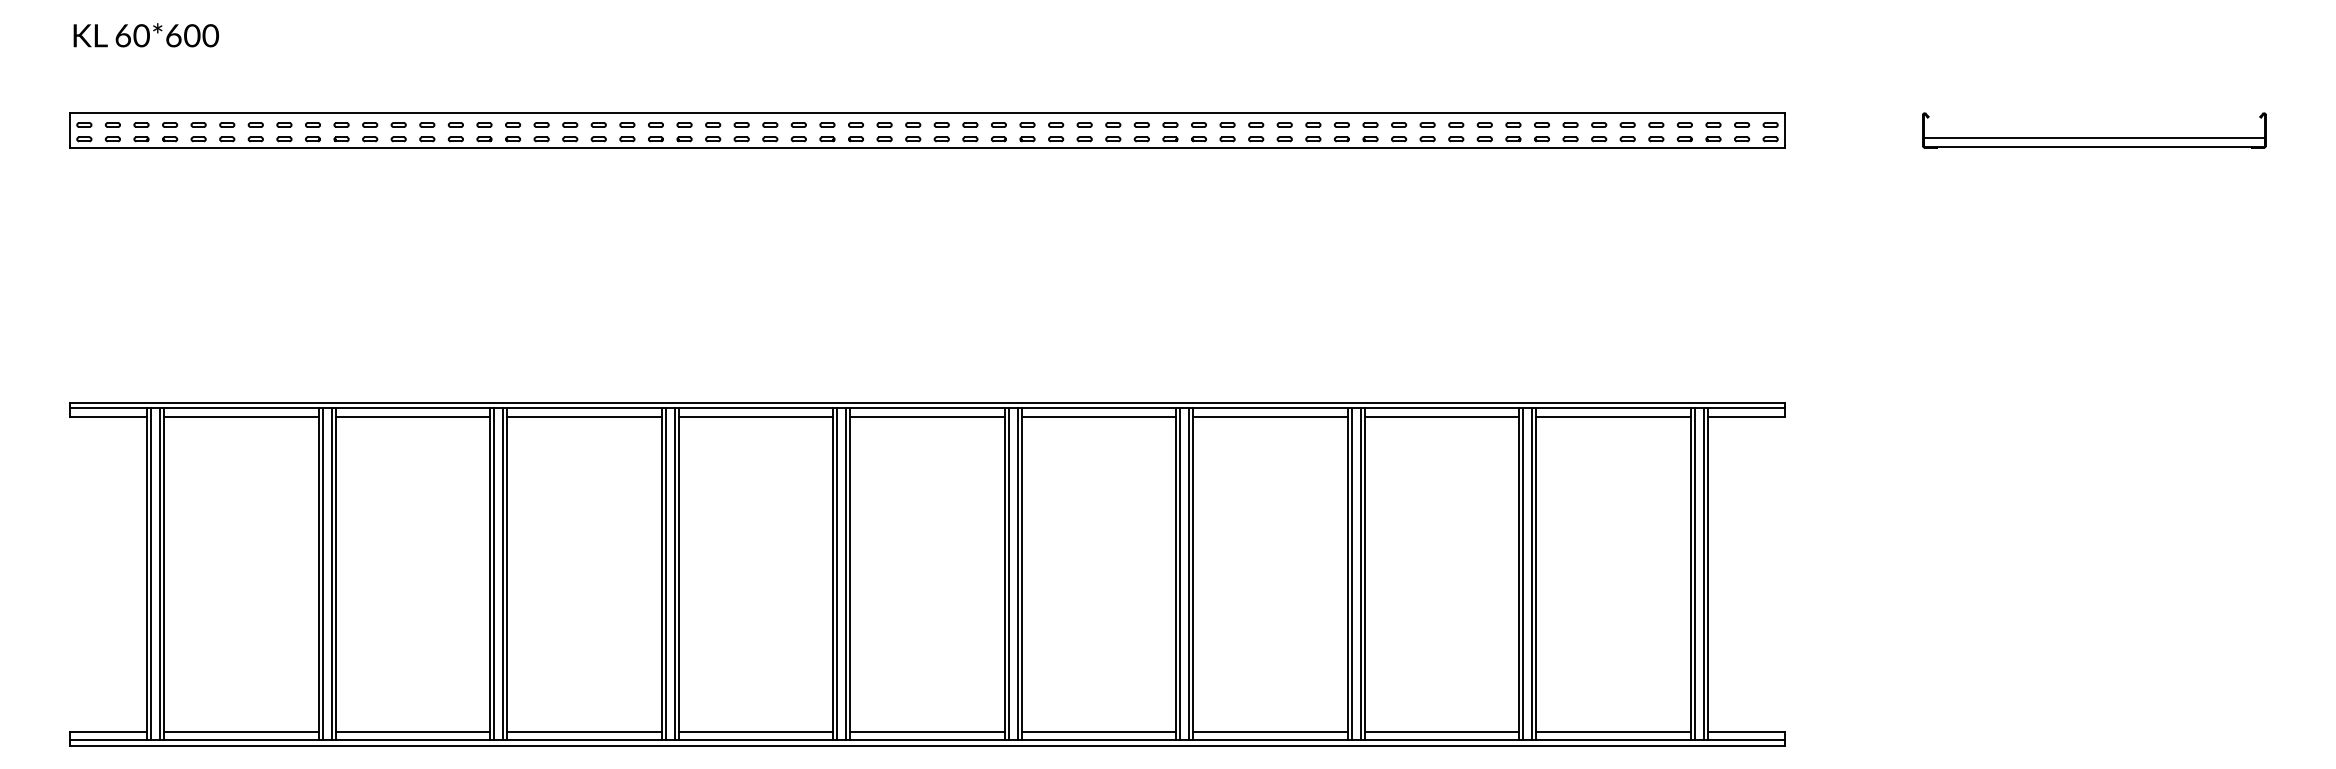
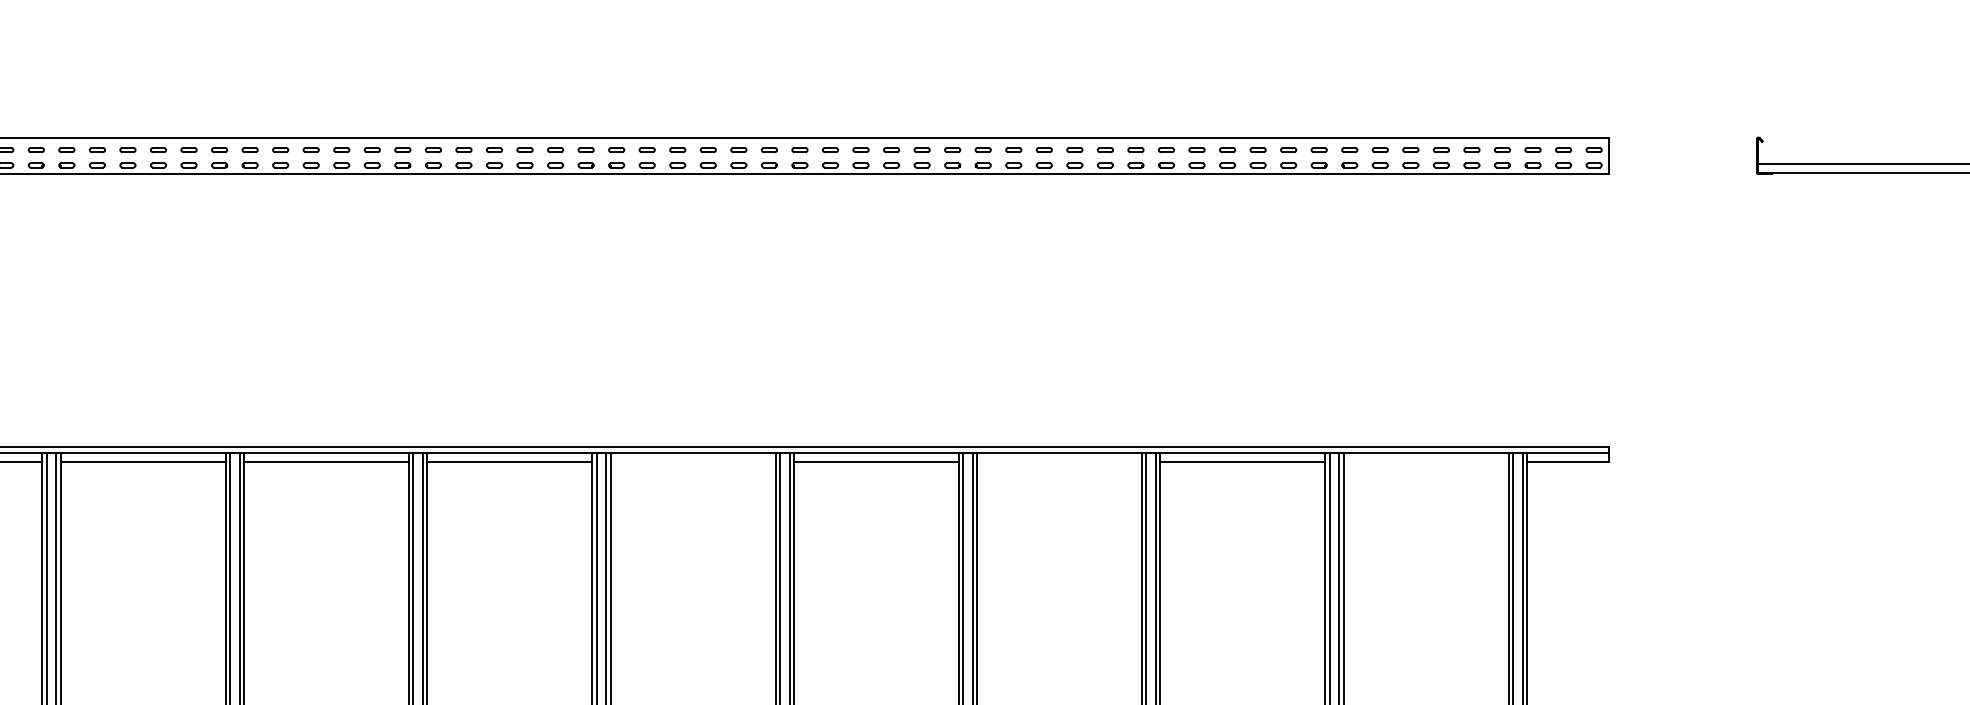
line: (927, 416) -> (693, 461), removed
line: (1270, 416) -> (1059, 461), removed
line: (1613, 416) -> (1426, 461), removed

